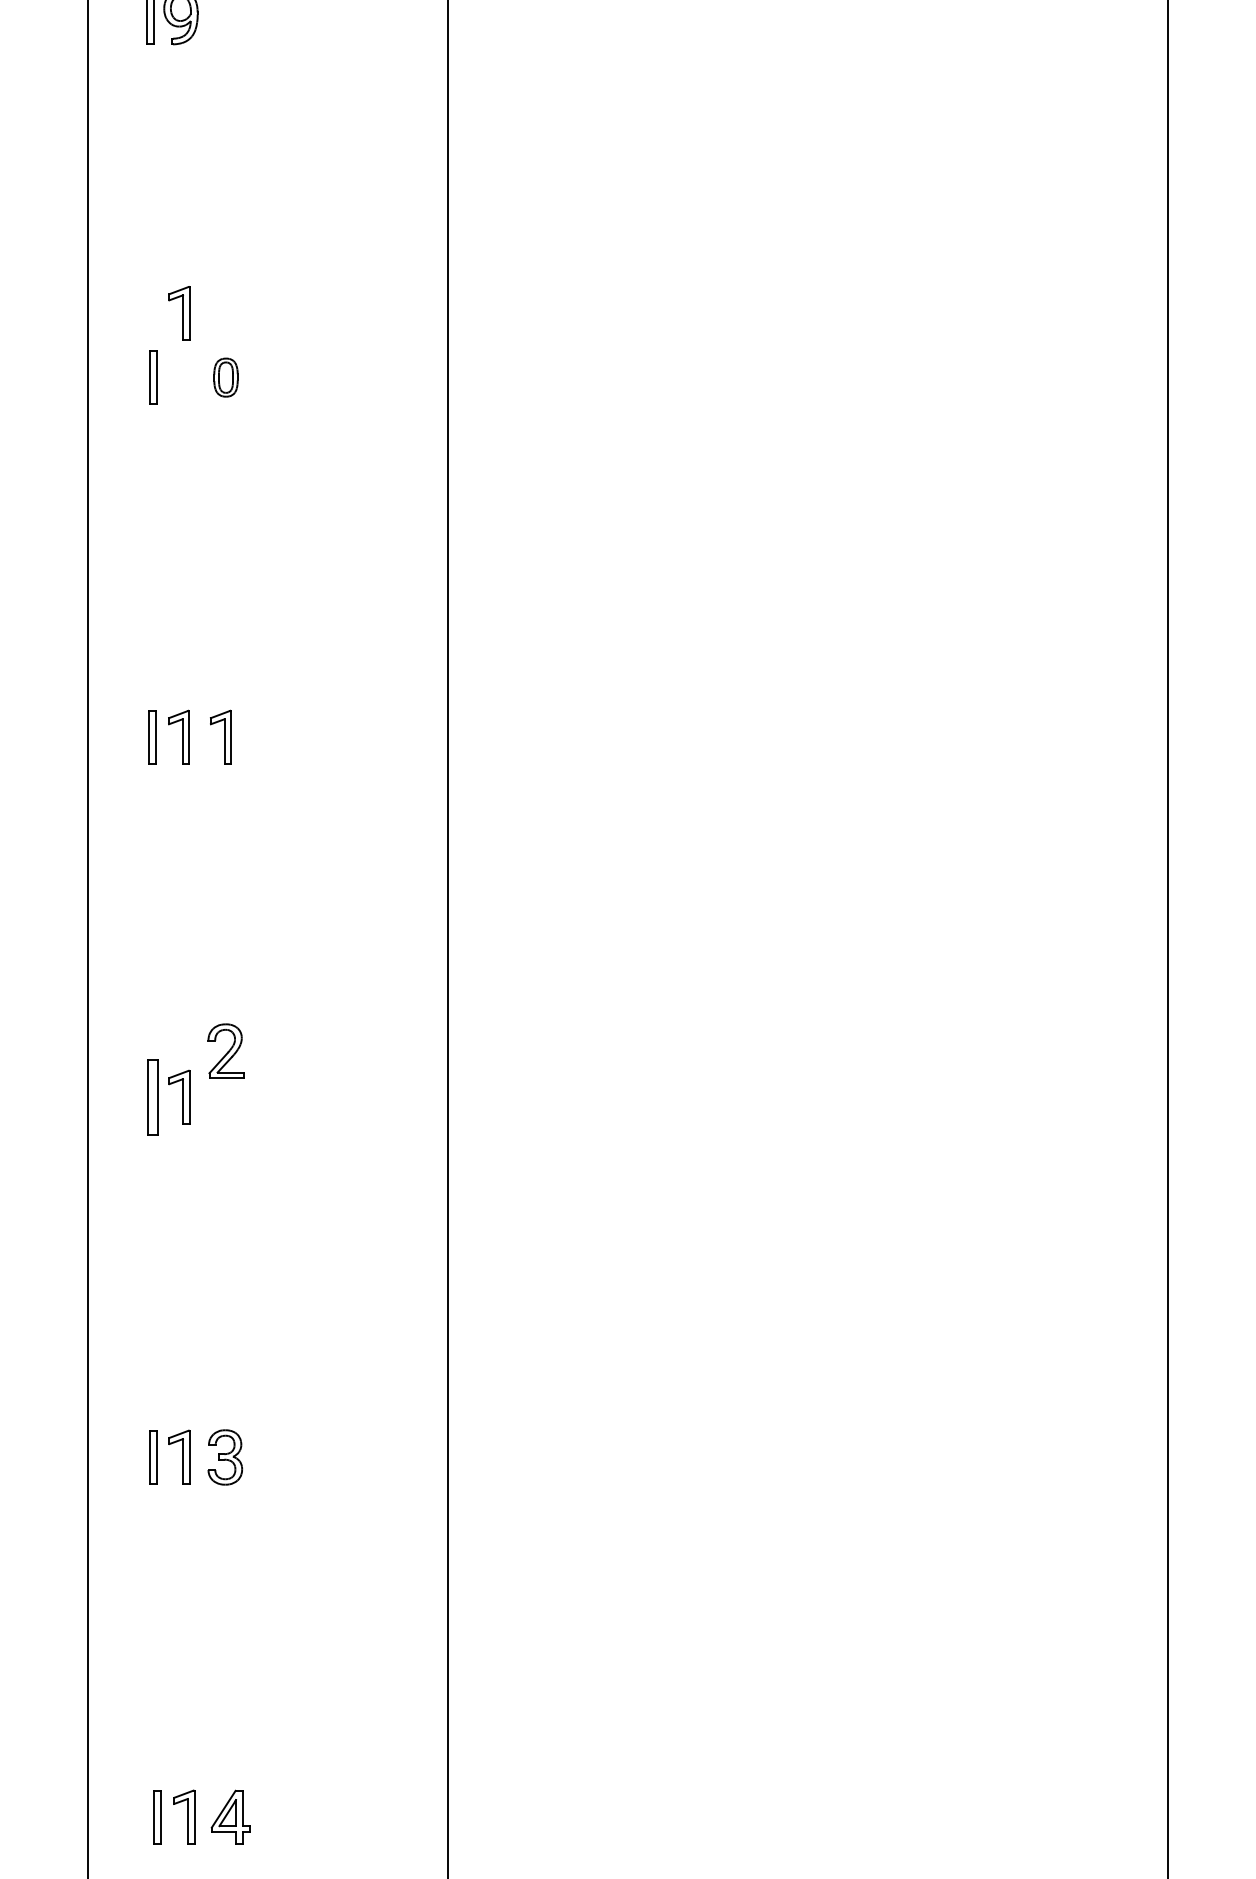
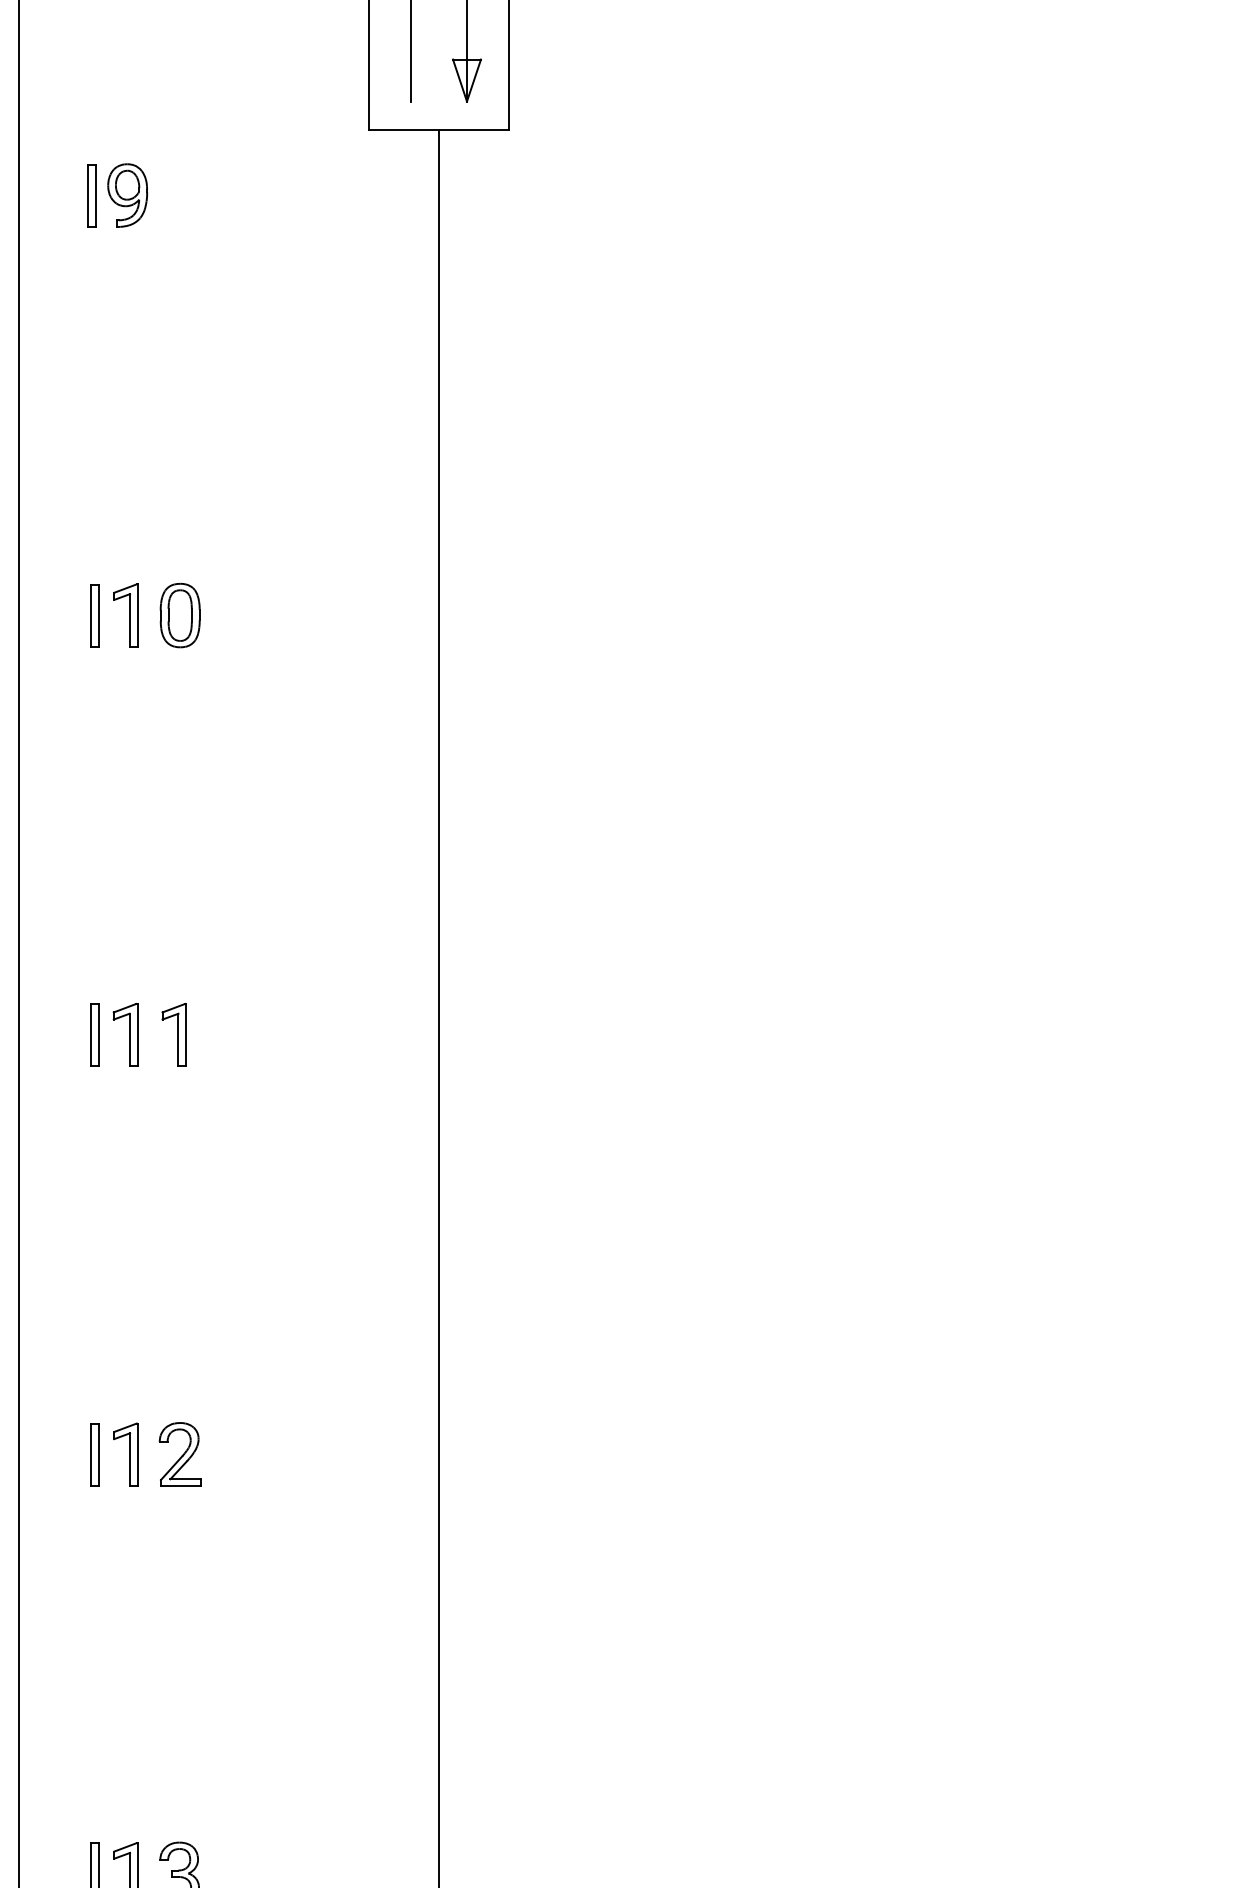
part: (179, 313) -> (125, 615), moved
part: (225, 377) -> (179, 615), size x1.43
part: (225, 1050) -> (179, 1453), moved
part: (153, 1097) -> (95, 1454), size x0.71

